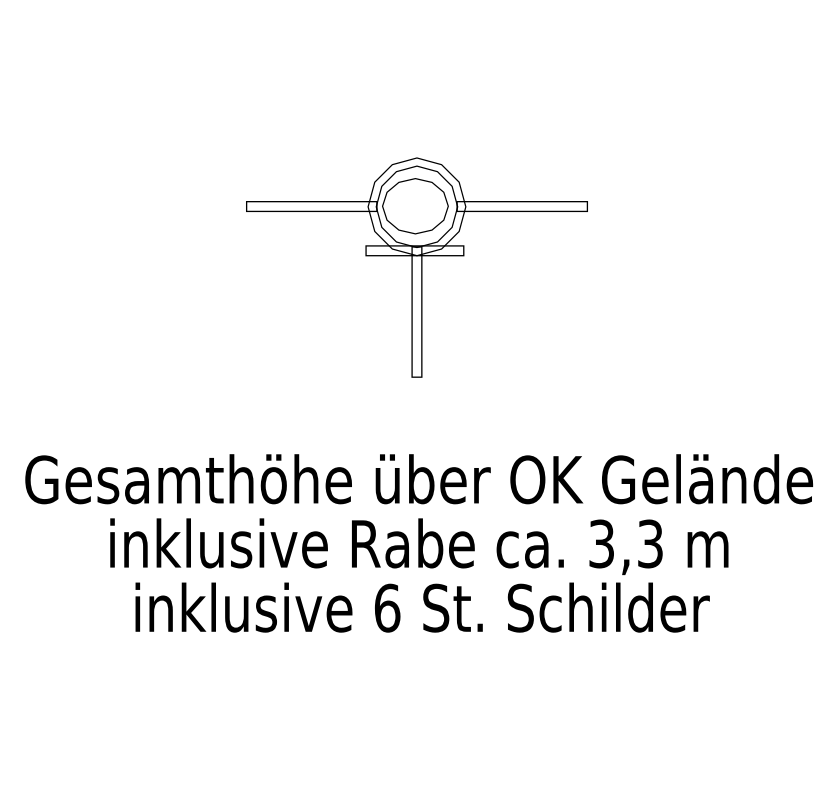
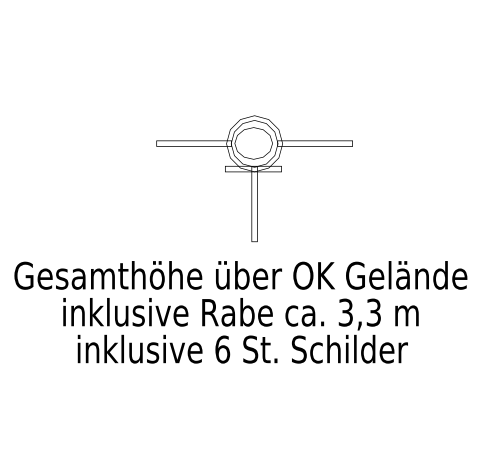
part: (416, 267) -> (254, 178), moved

